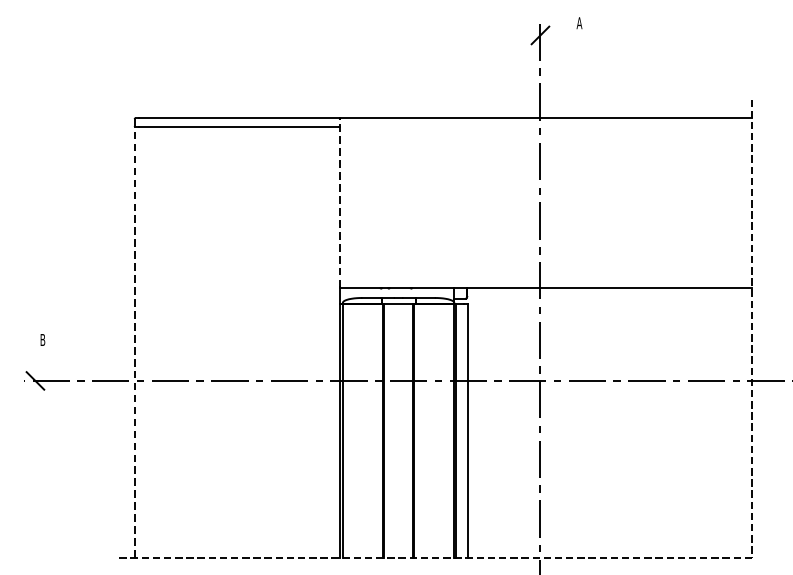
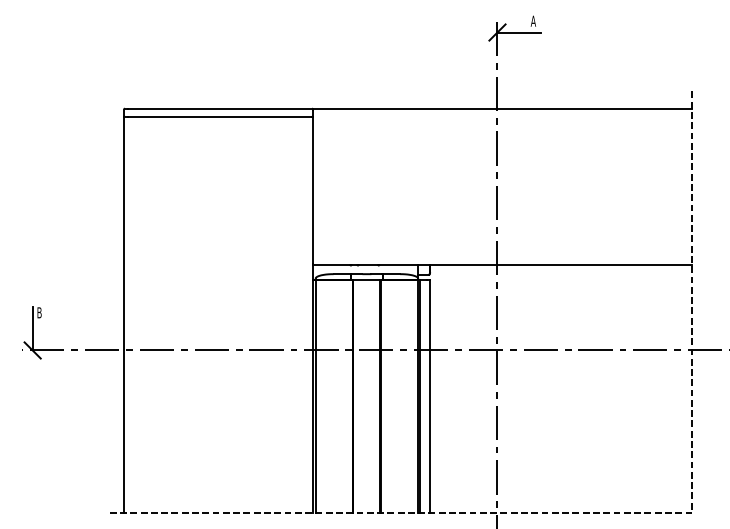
line: (563, 35) -> (518, 32), added
line: (339, 202) -> (312, 186), dashed -> solid
line: (135, 341) -> (124, 314), dashed -> solid
line: (35, 357) -> (32, 328), added

